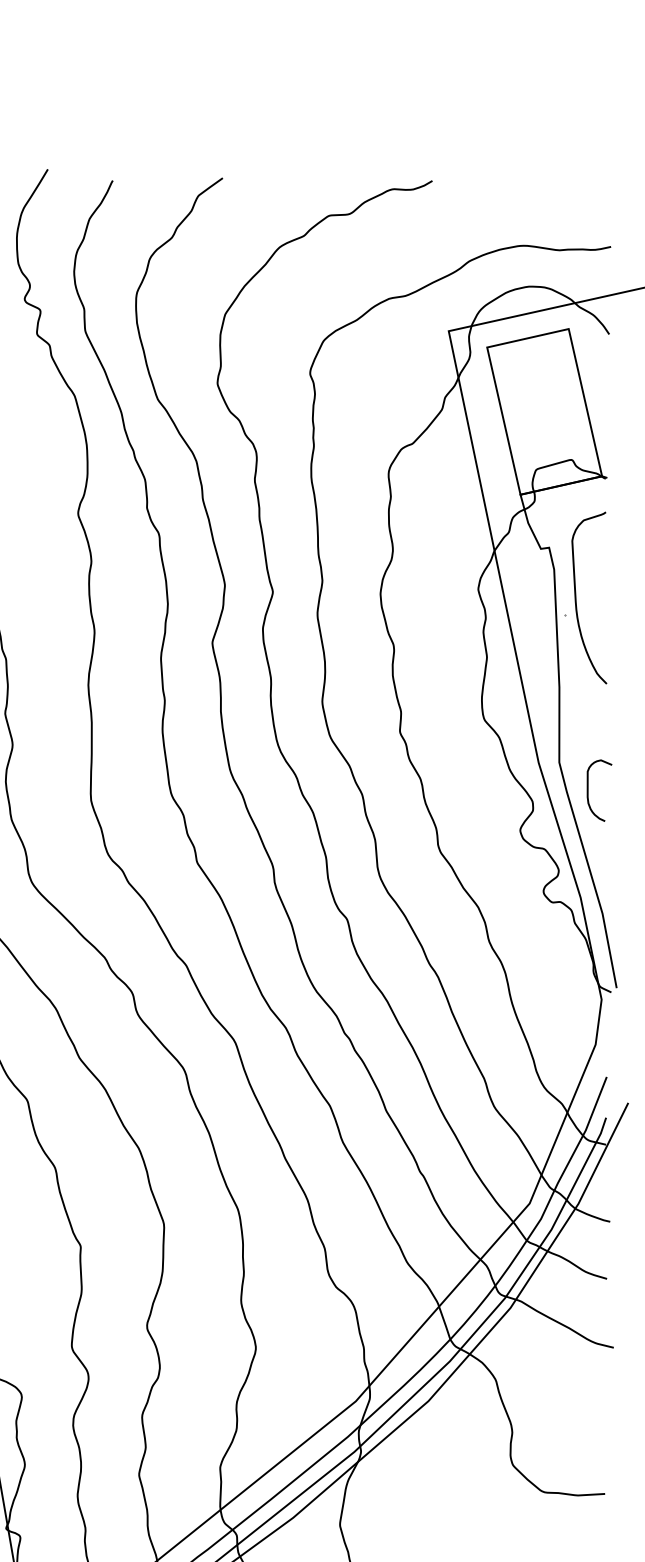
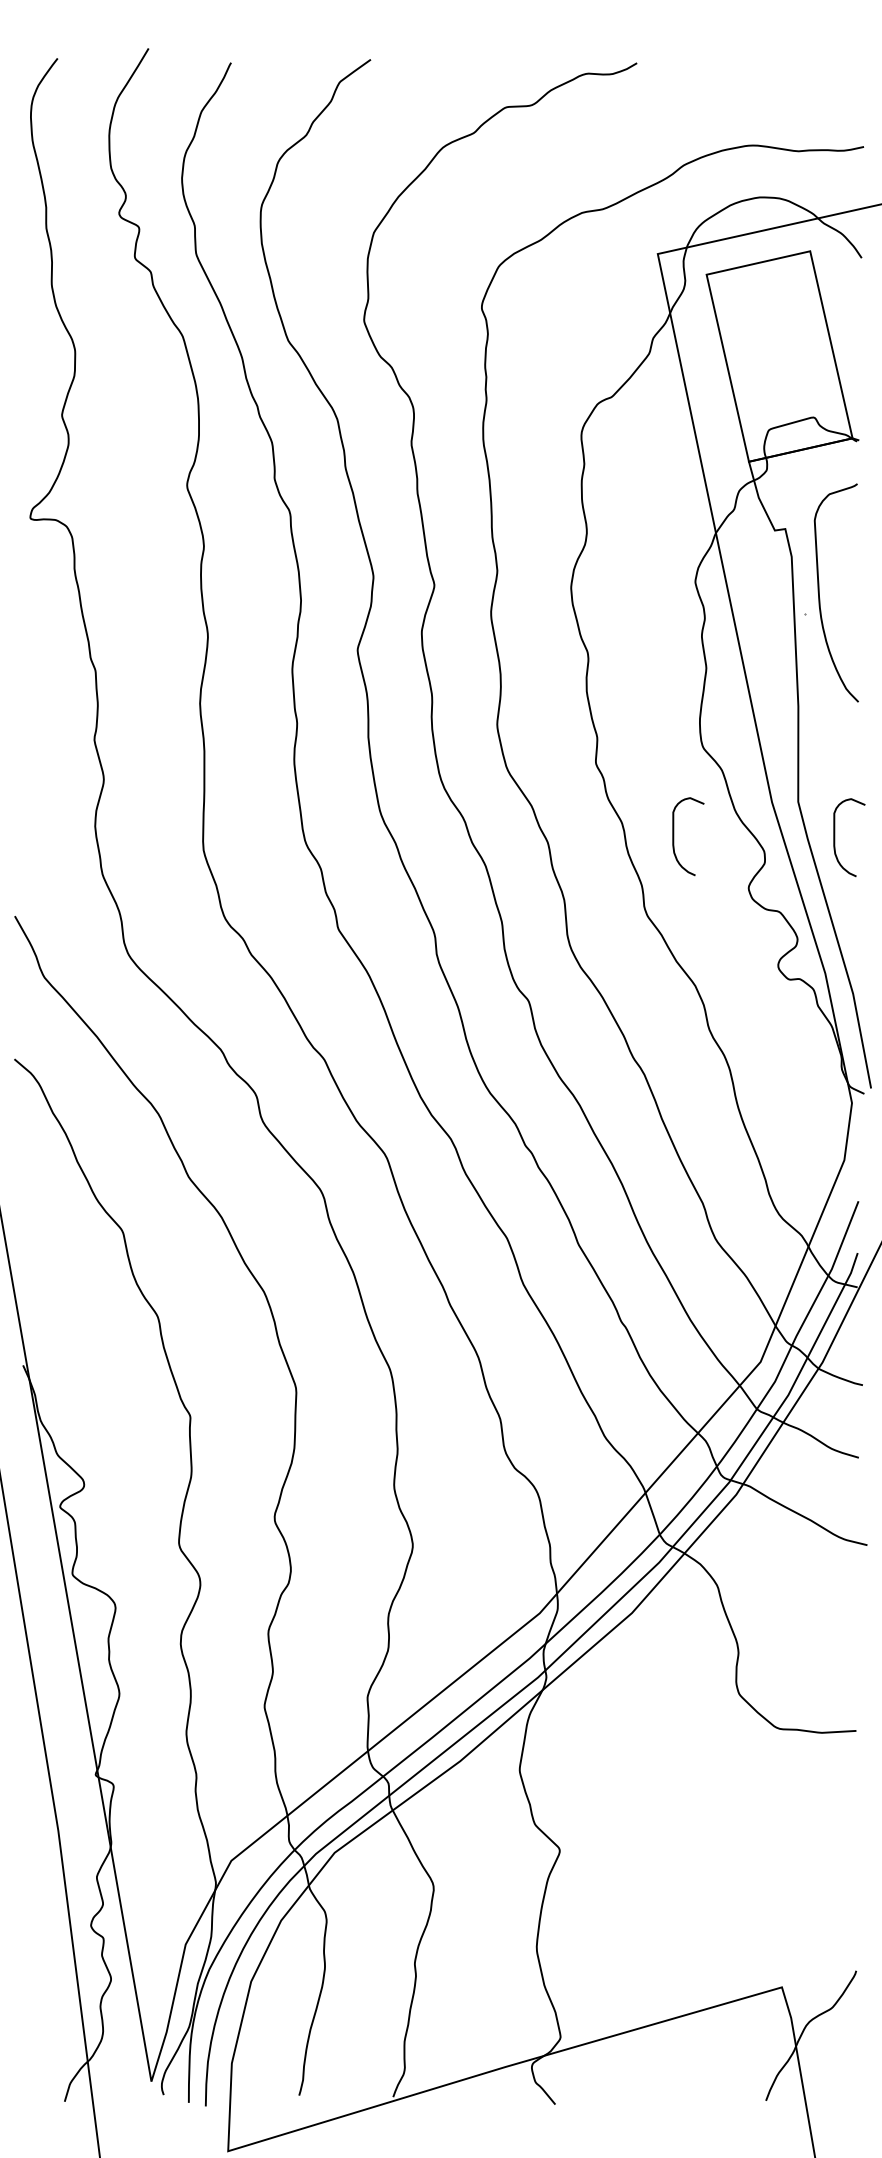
curve: (461, 789) -> (674, 836), added

